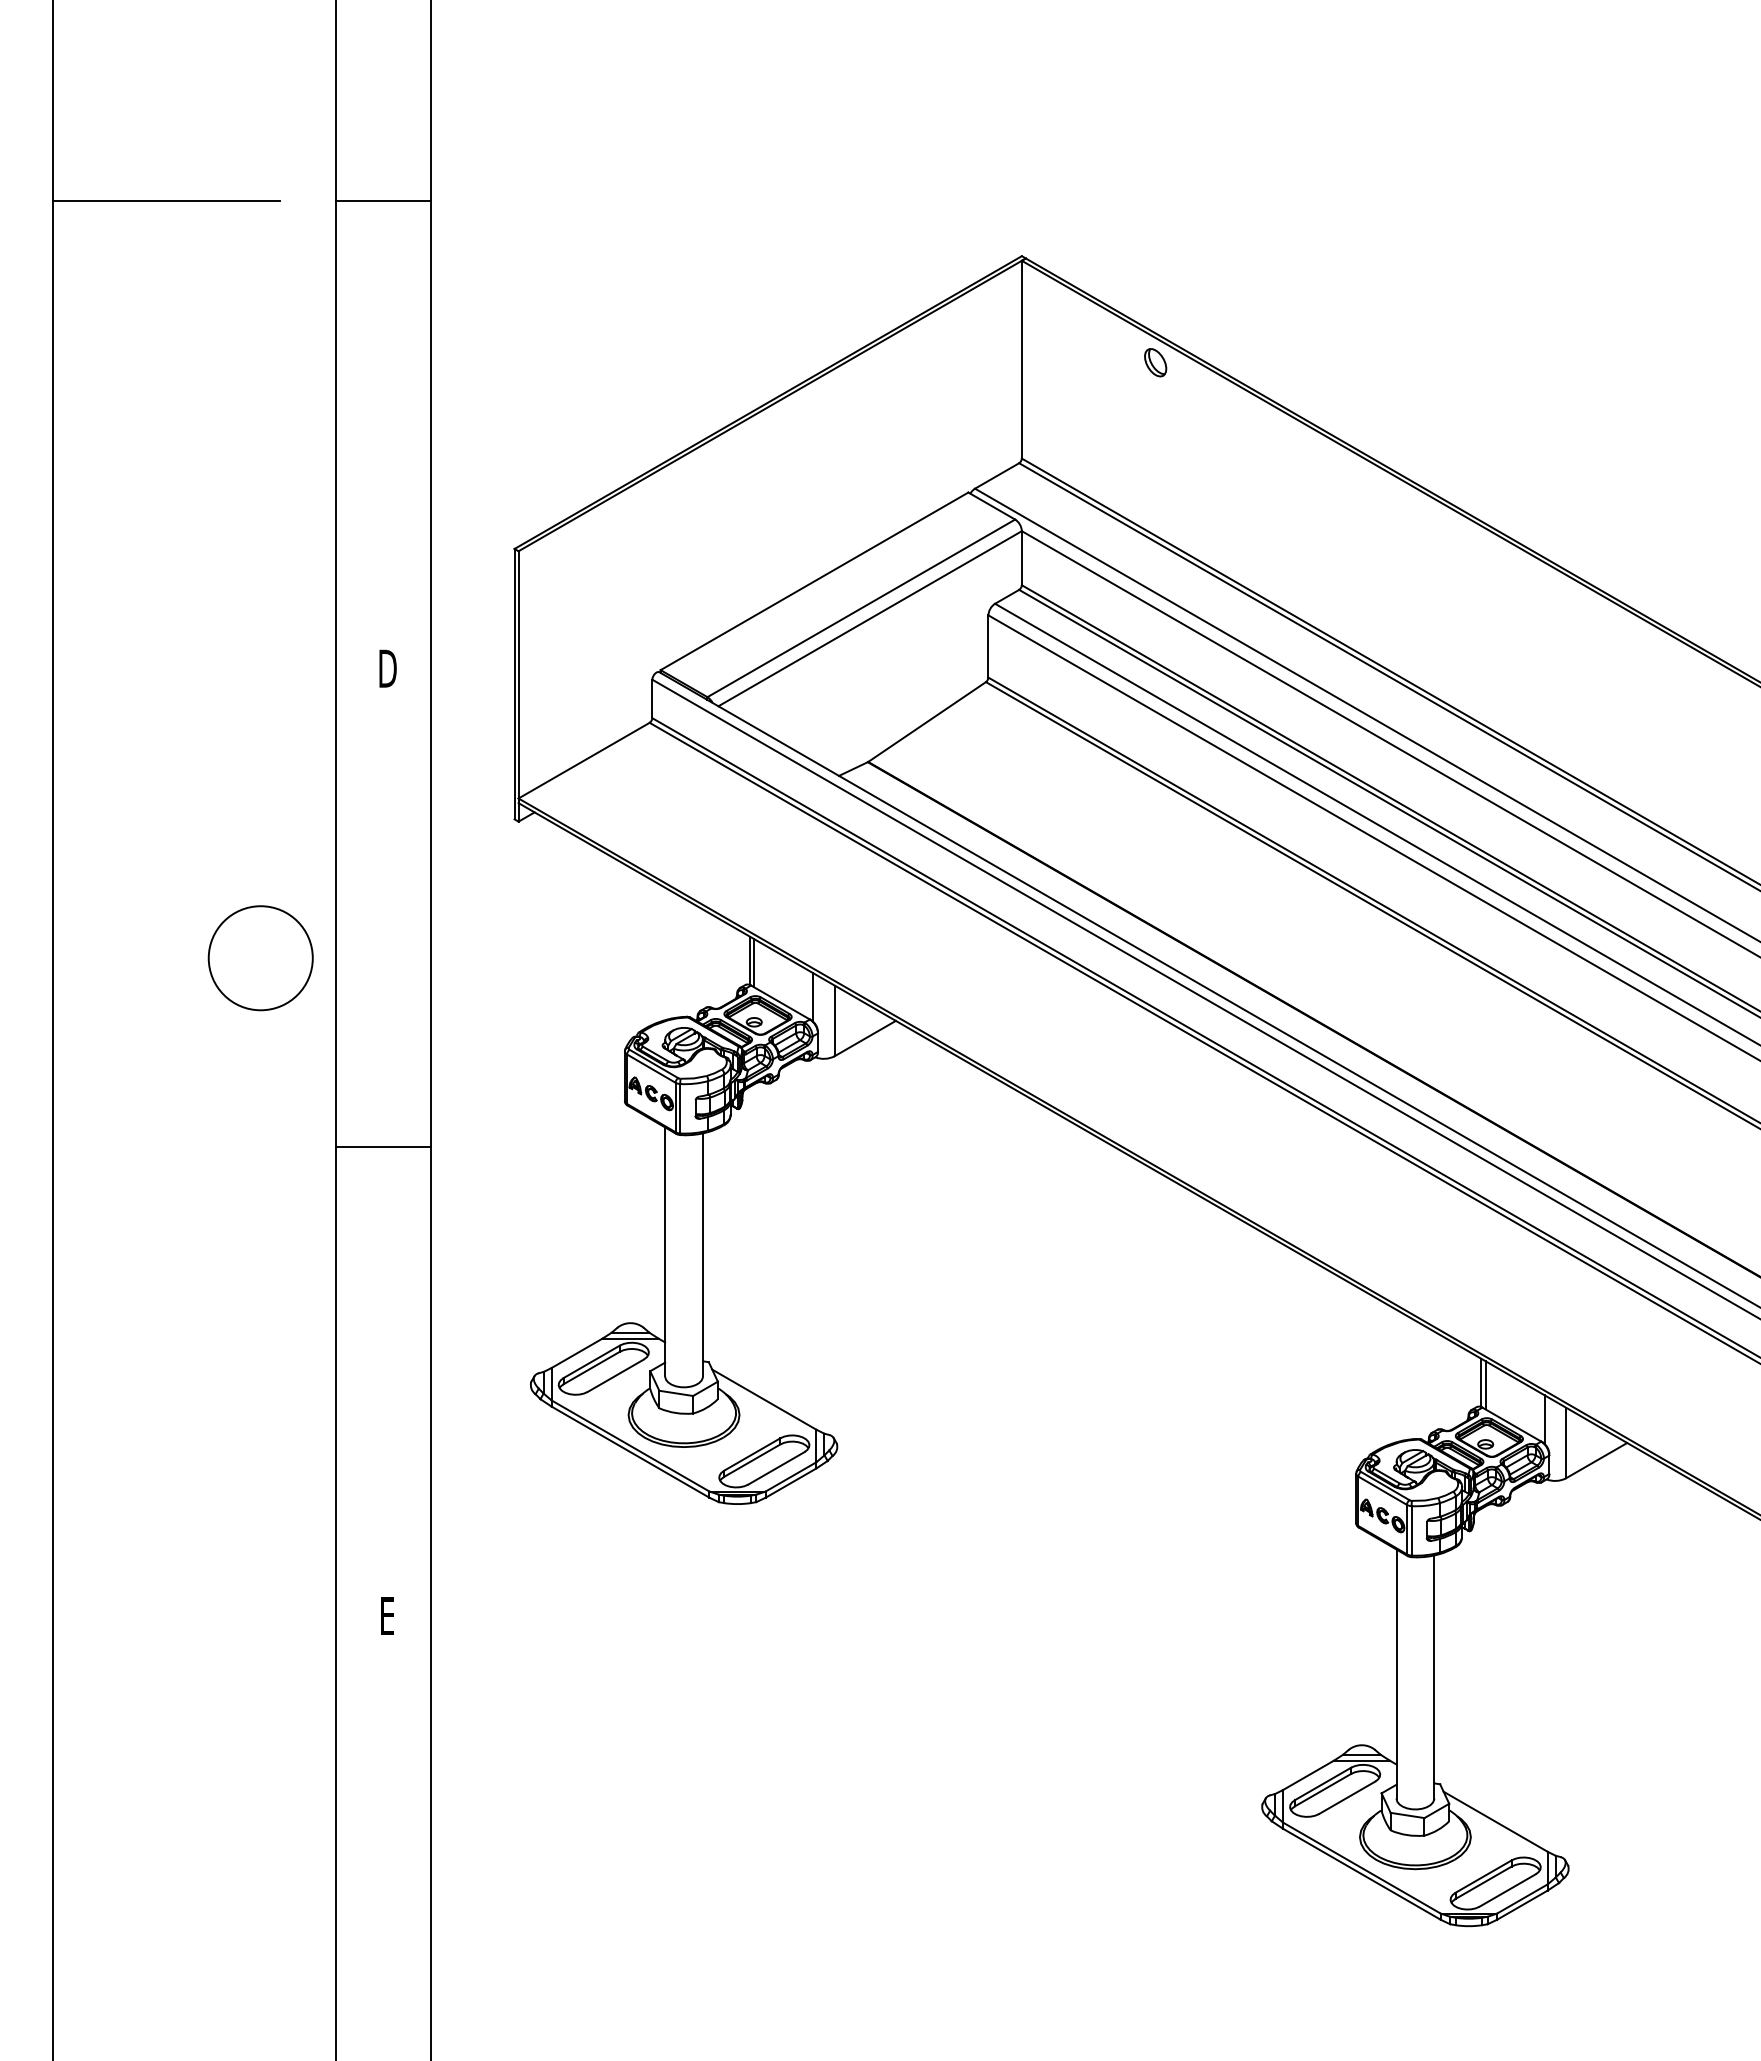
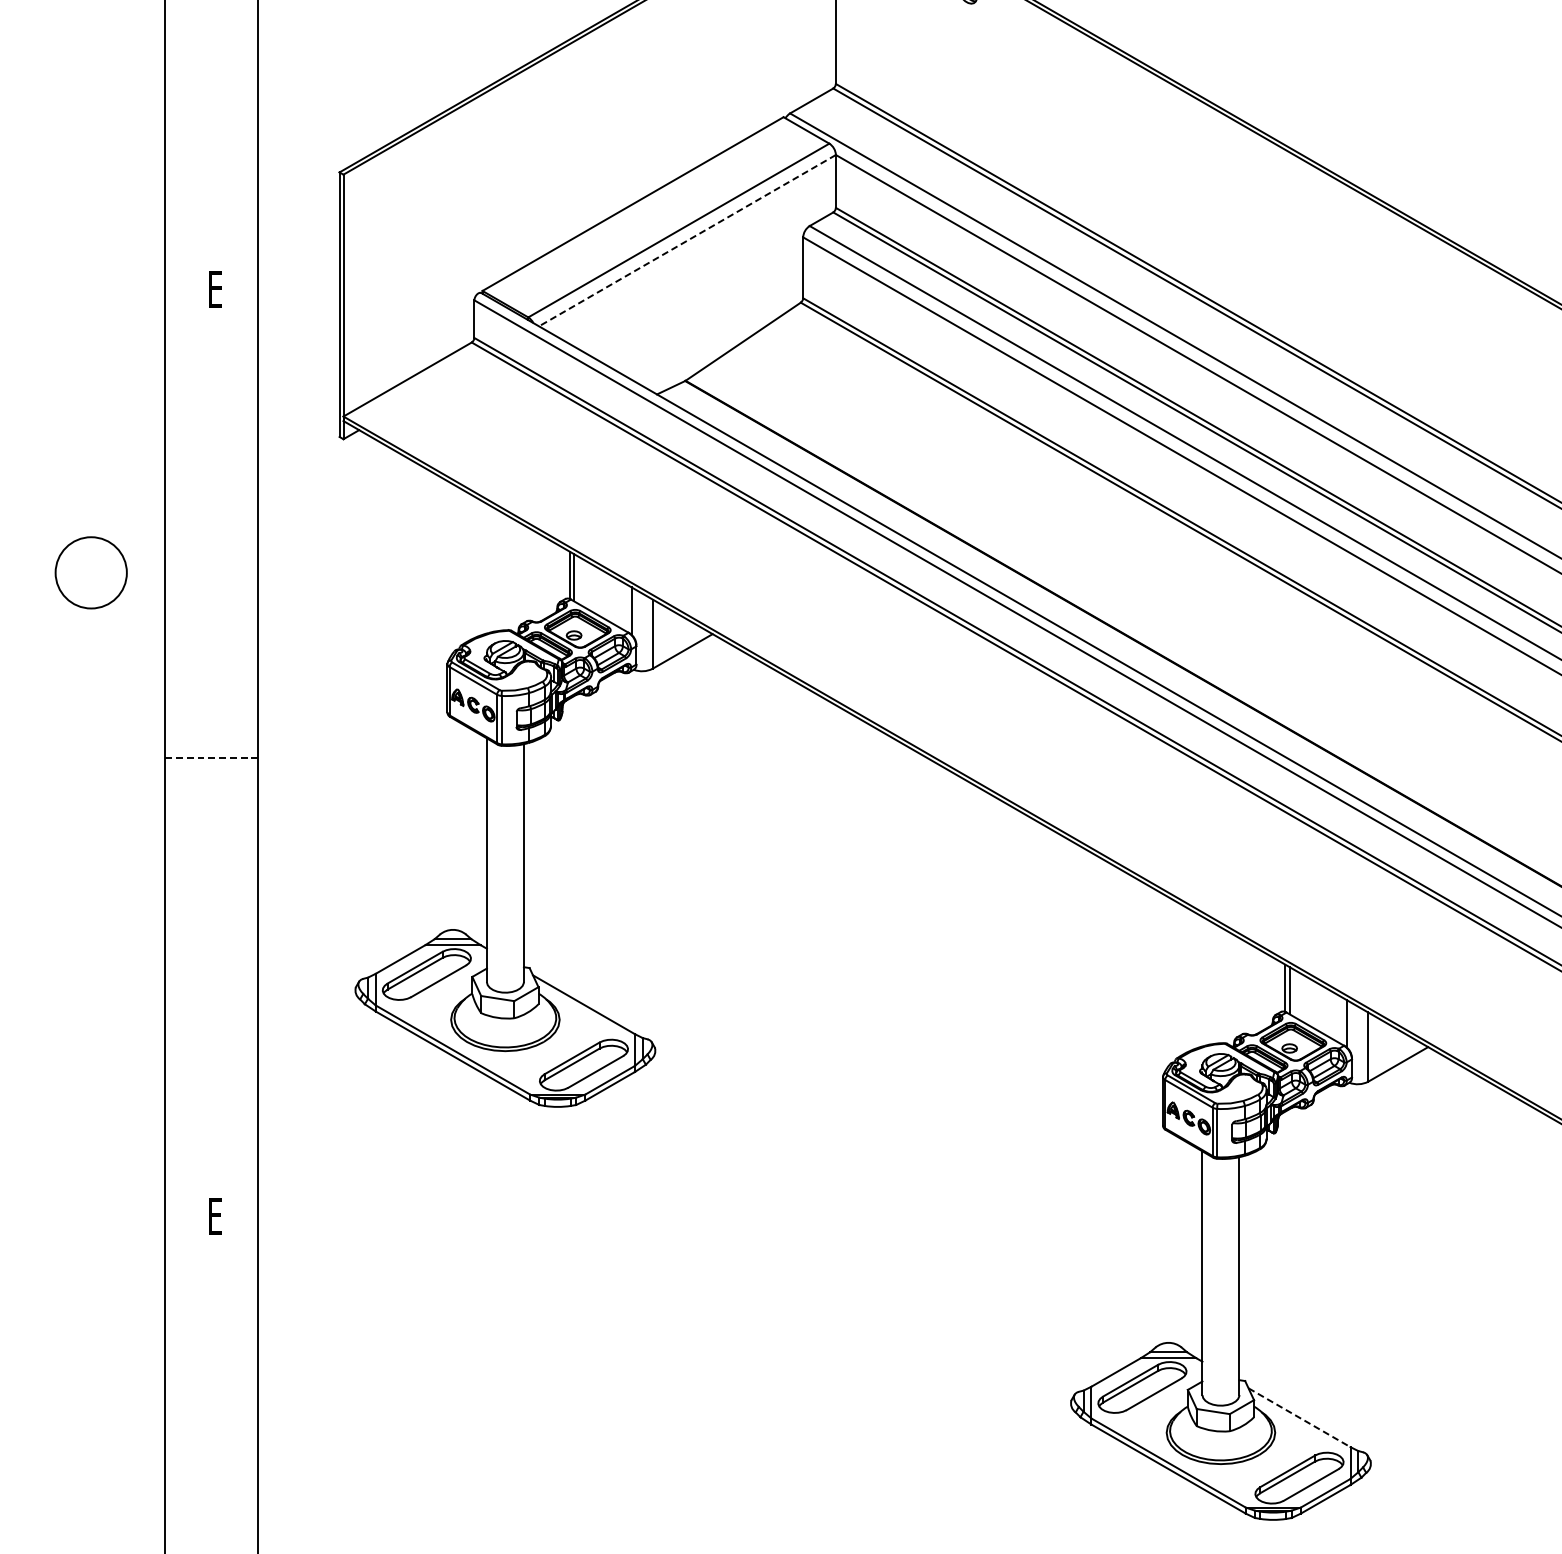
line: (869, 618) -> (686, 240), solid -> dashed
text: (387, 668) -> (215, 289), D -> E
circle: (260, 958) -> (90, 573), size x0.7
line: (384, 1147) -> (212, 758), solid -> dashed
line: (1496, 1822) -> (1300, 1418), solid -> dashed

